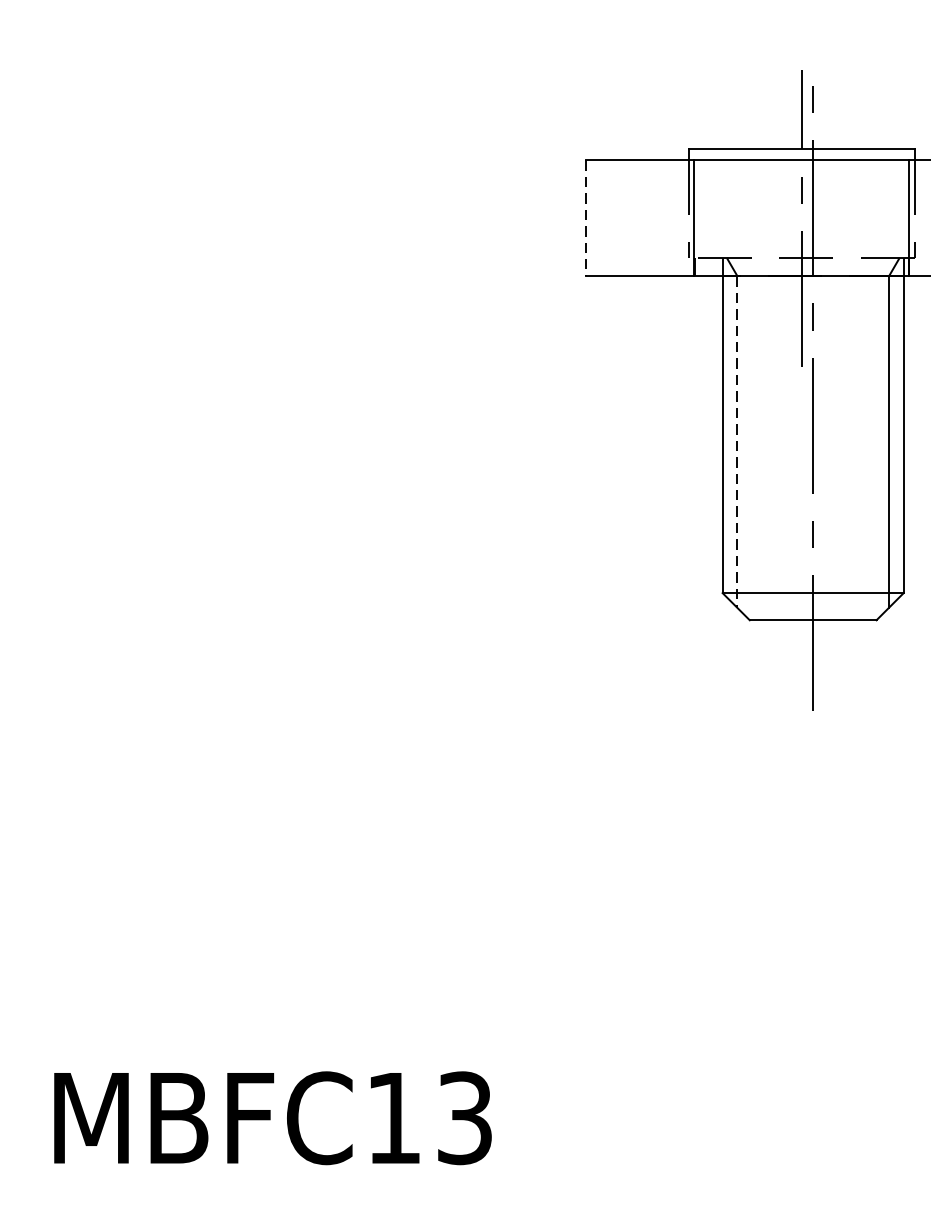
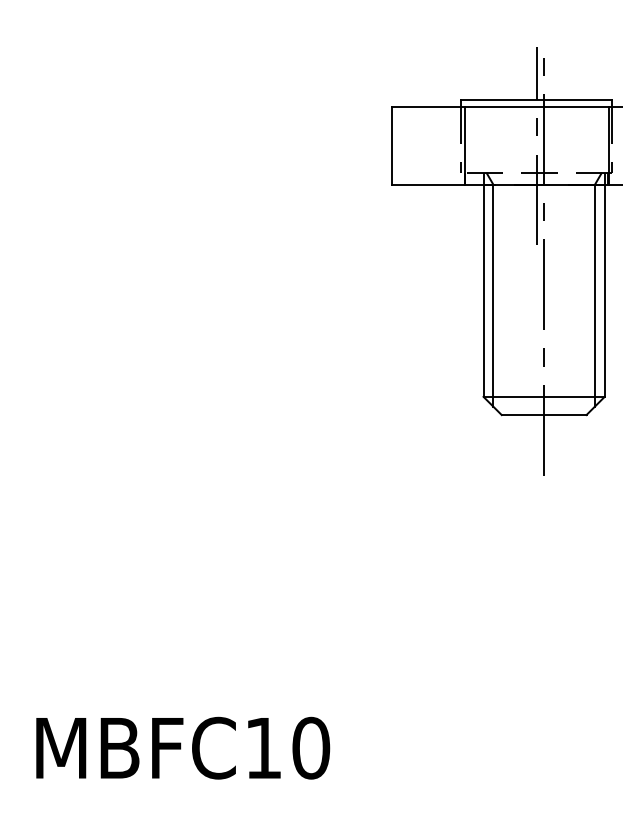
line: (586, 218) -> (392, 146), dashed -> solid
line: (737, 441) -> (493, 295), dashed -> solid
text: (465, 1117) -> (311, 747), MBFC13 -> MBFC10

